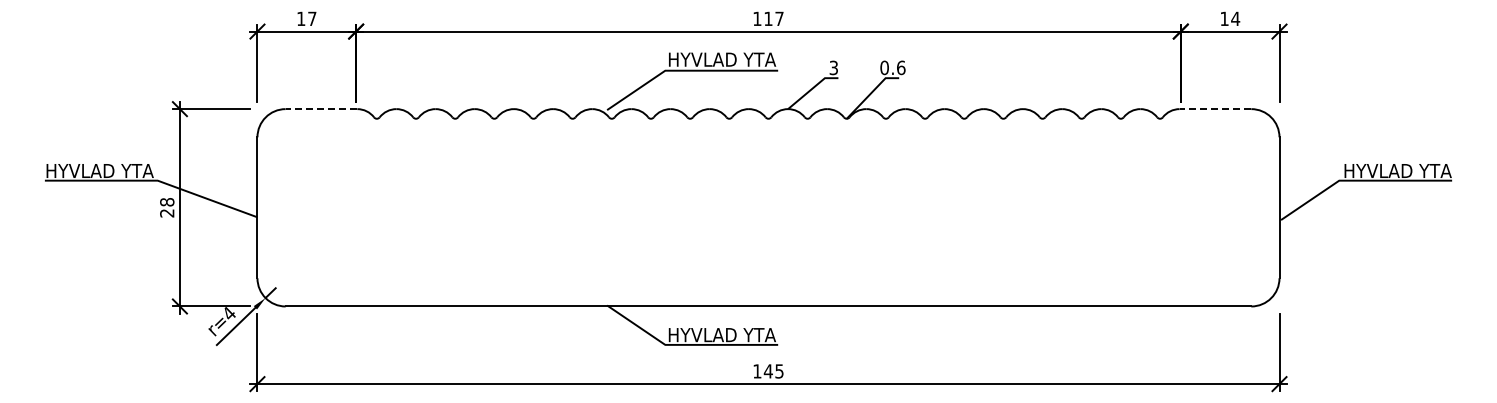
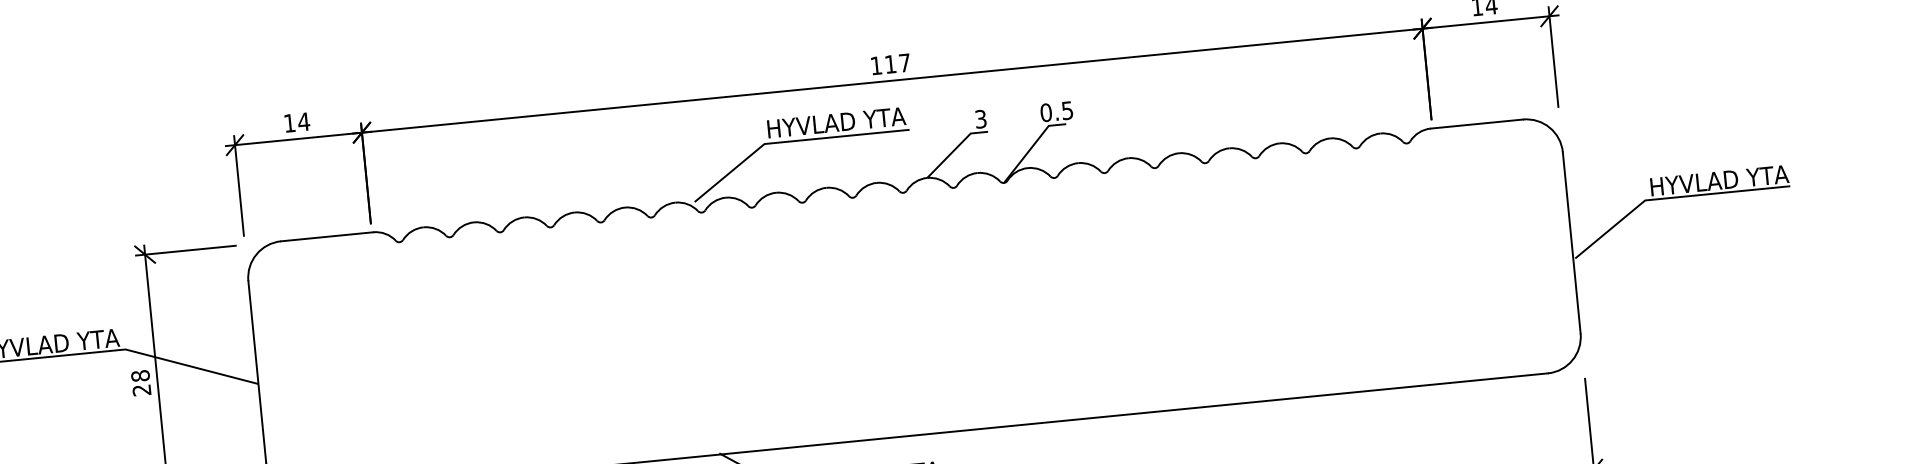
text: (311, 18) -> (302, 121), 17 -> 14
text: (901, 67) -> (1067, 110), 0.6 -> 0.5
line: (321, 109) -> (327, 237), dashed -> solid
line: (1215, 109) -> (1477, 124), dashed -> solid

